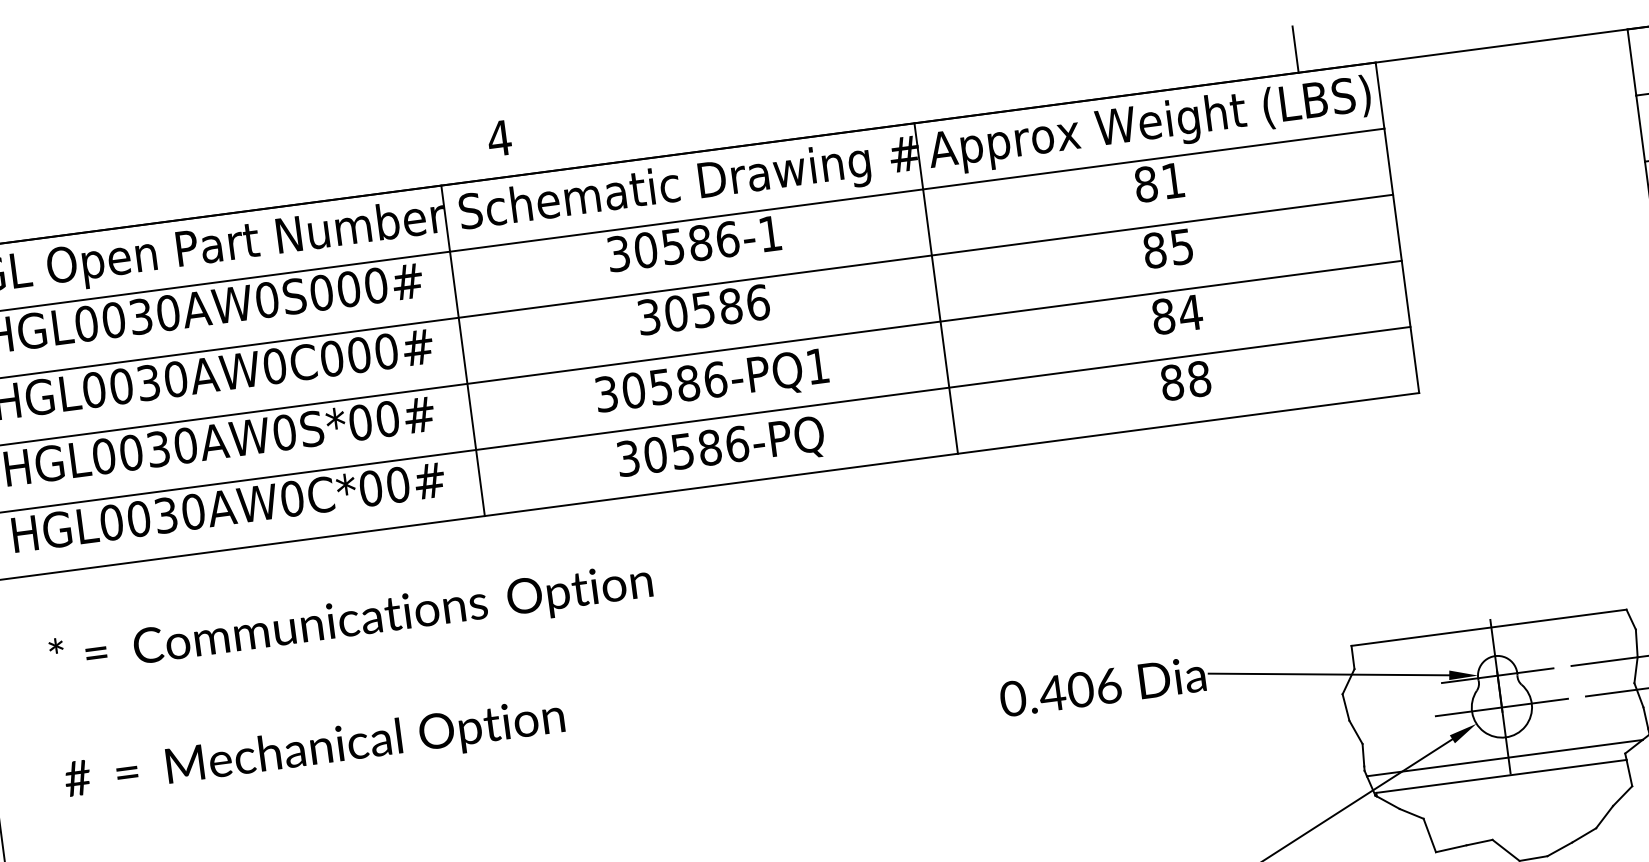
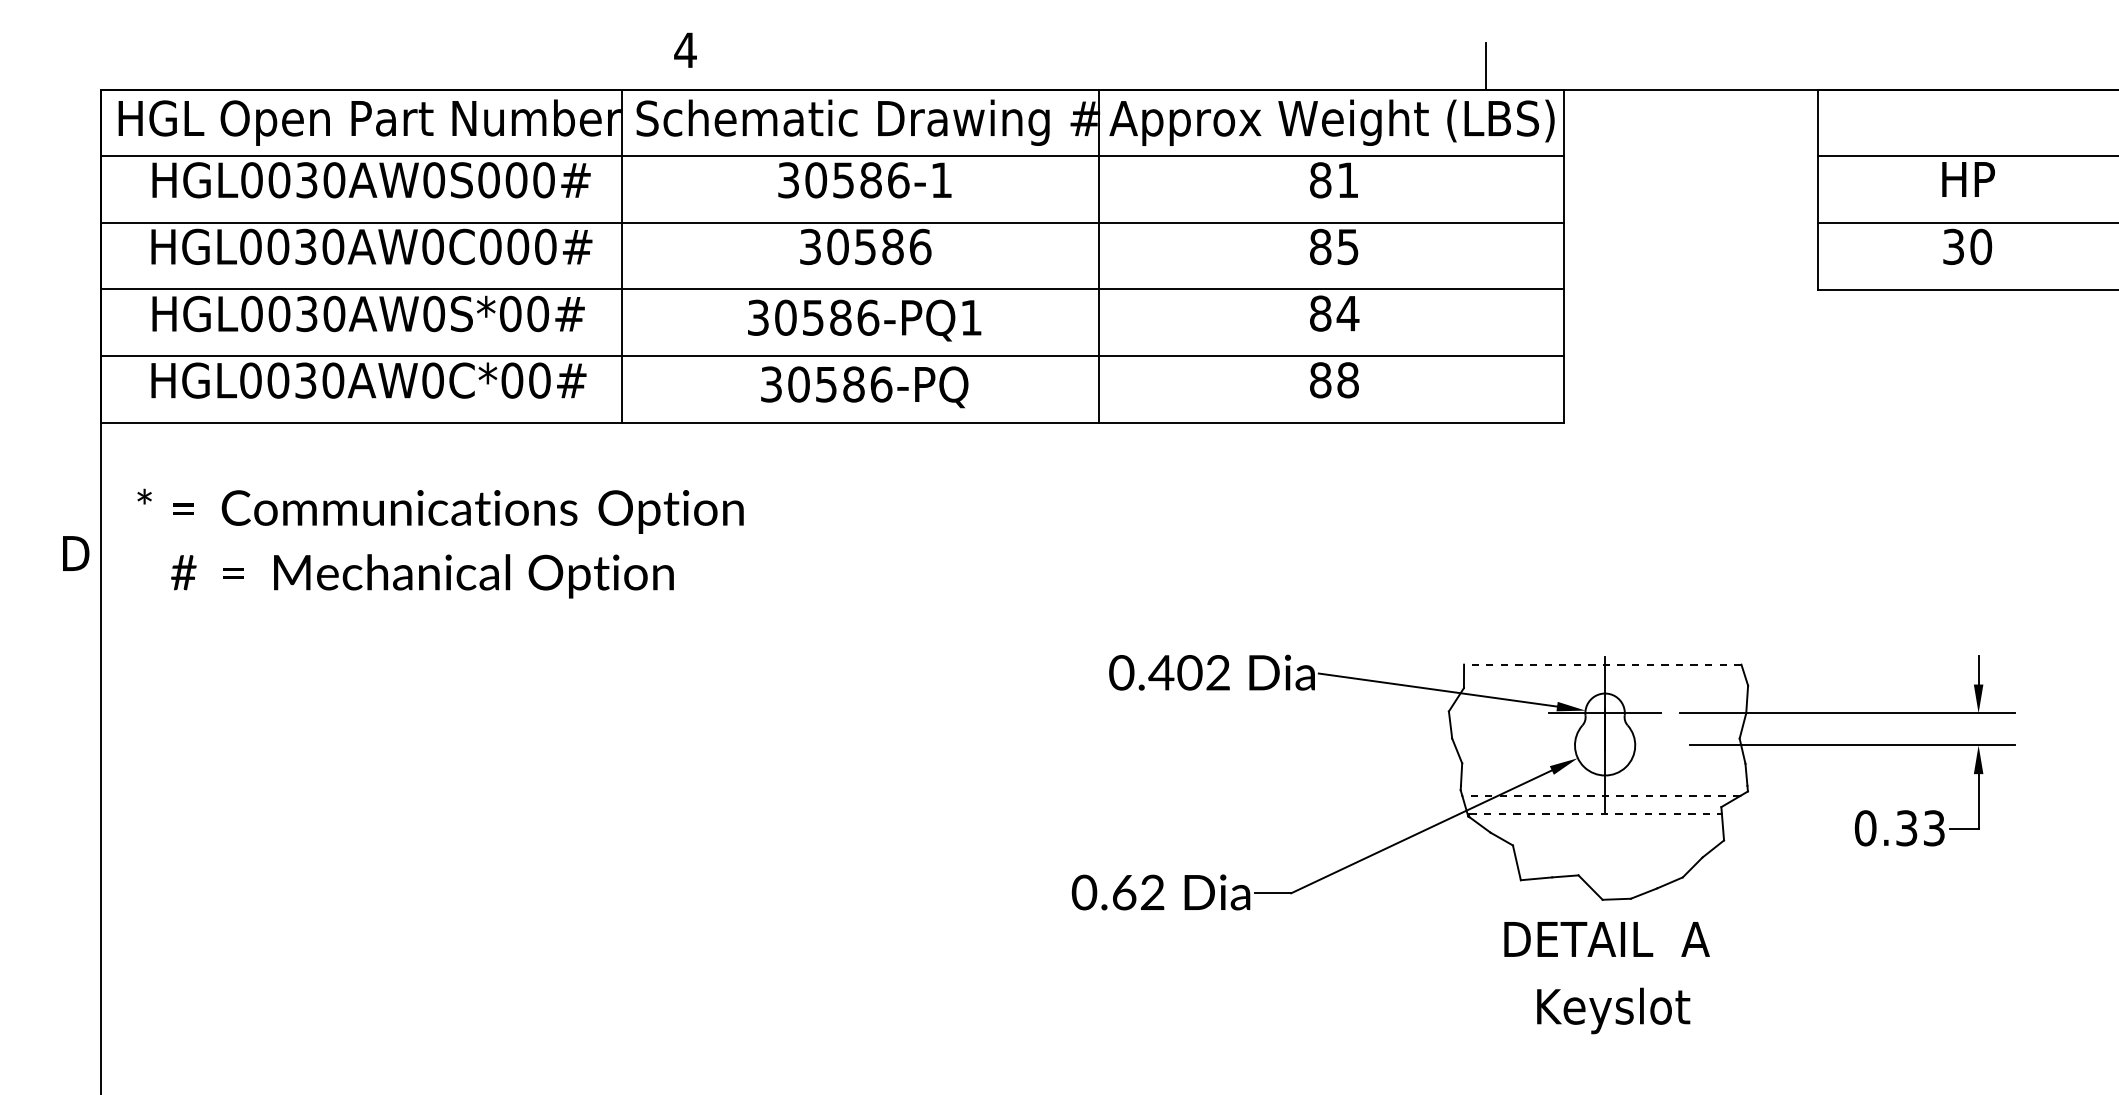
text: (351, 621) -> (440, 510), moved
line: (1488, 627) -> (1602, 664), solid -> dashed
text: (1109, 685) -> (1218, 672), 0.406 -> 0.402
line: (1501, 707) -> (1604, 745), removed
text: (314, 750) -> (422, 576), moved
line: (1503, 757) -> (1600, 795), solid -> dashed
line: (1502, 776) -> (1596, 813), solid -> dashed

